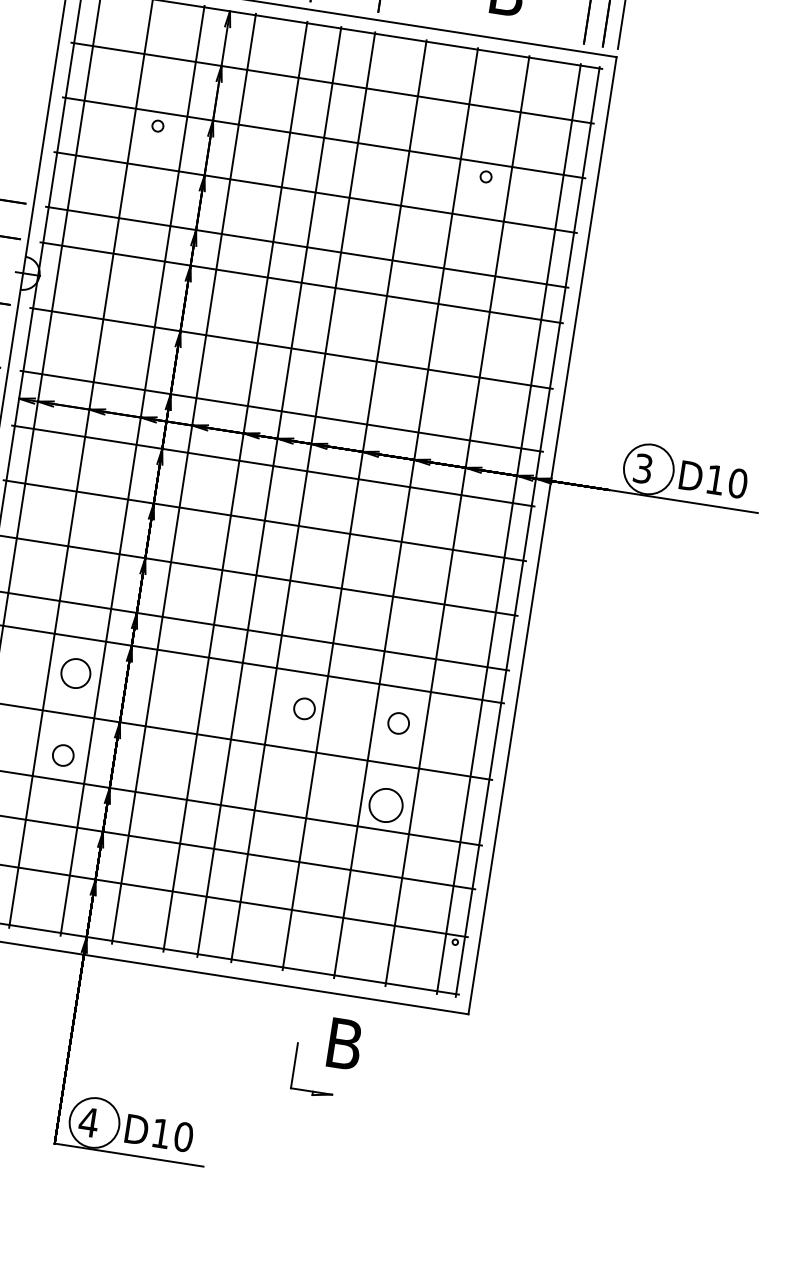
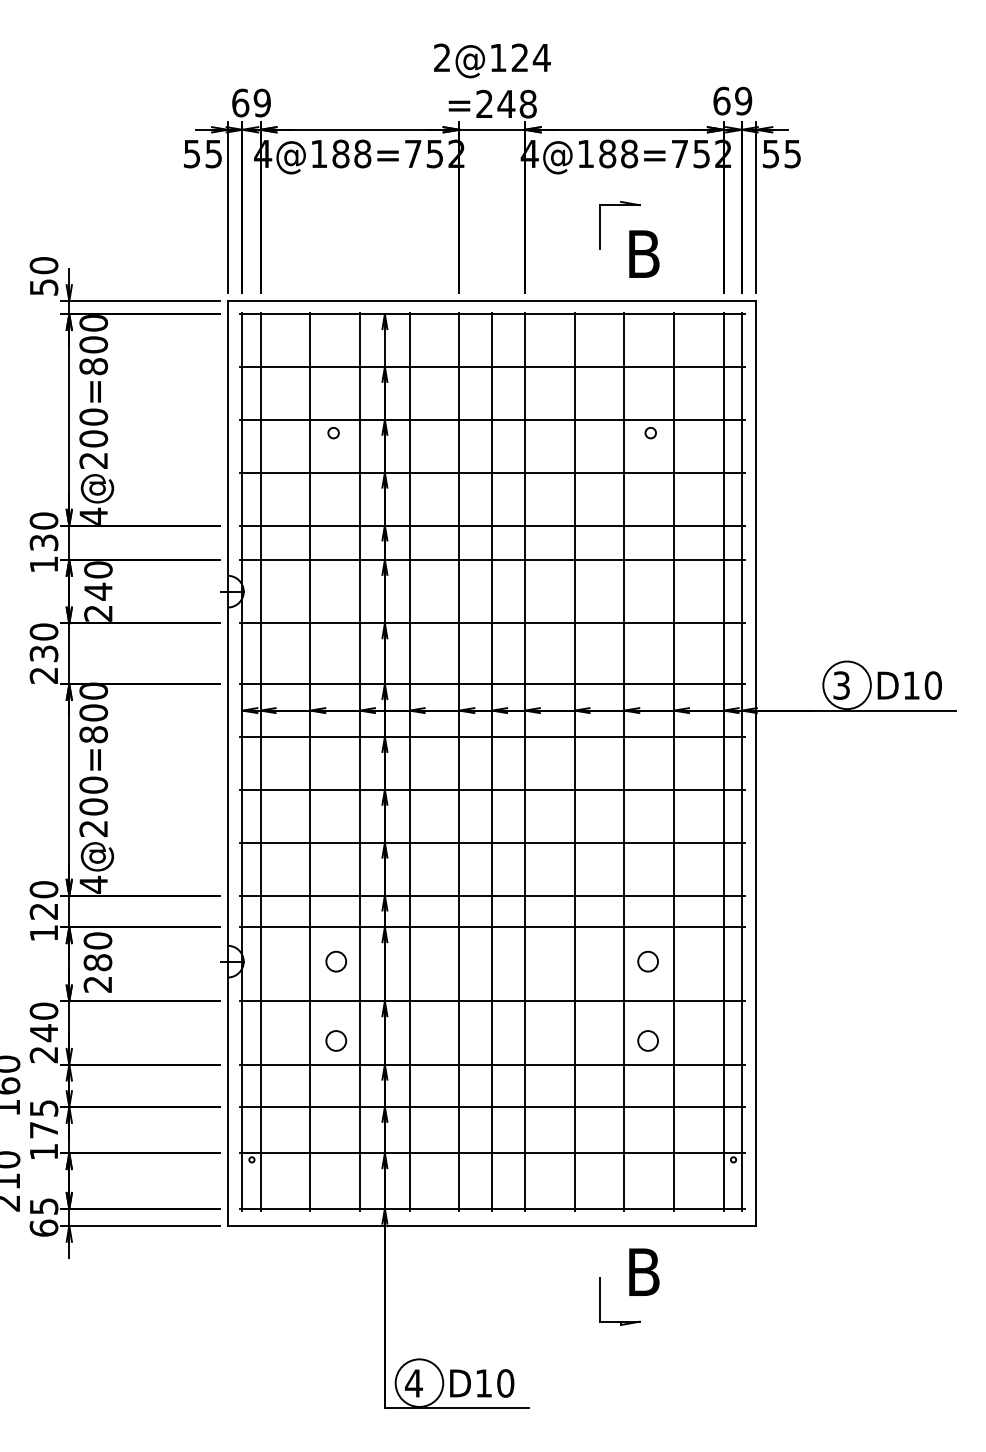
circle: (76, 673) -> (336, 961), size x0.71
circle: (303, 708) -> (556, 961), removed
circle: (385, 804) -> (647, 1040), size x0.62

